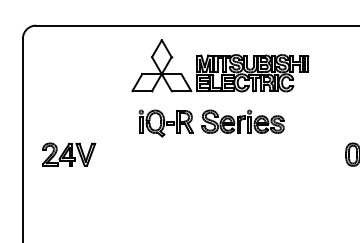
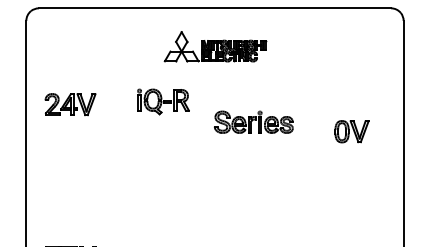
part: (220, 65) -> (215, 46), size x0.6
part: (242, 120) -> (253, 121), moved
part: (69, 154) -> (70, 104), moved

